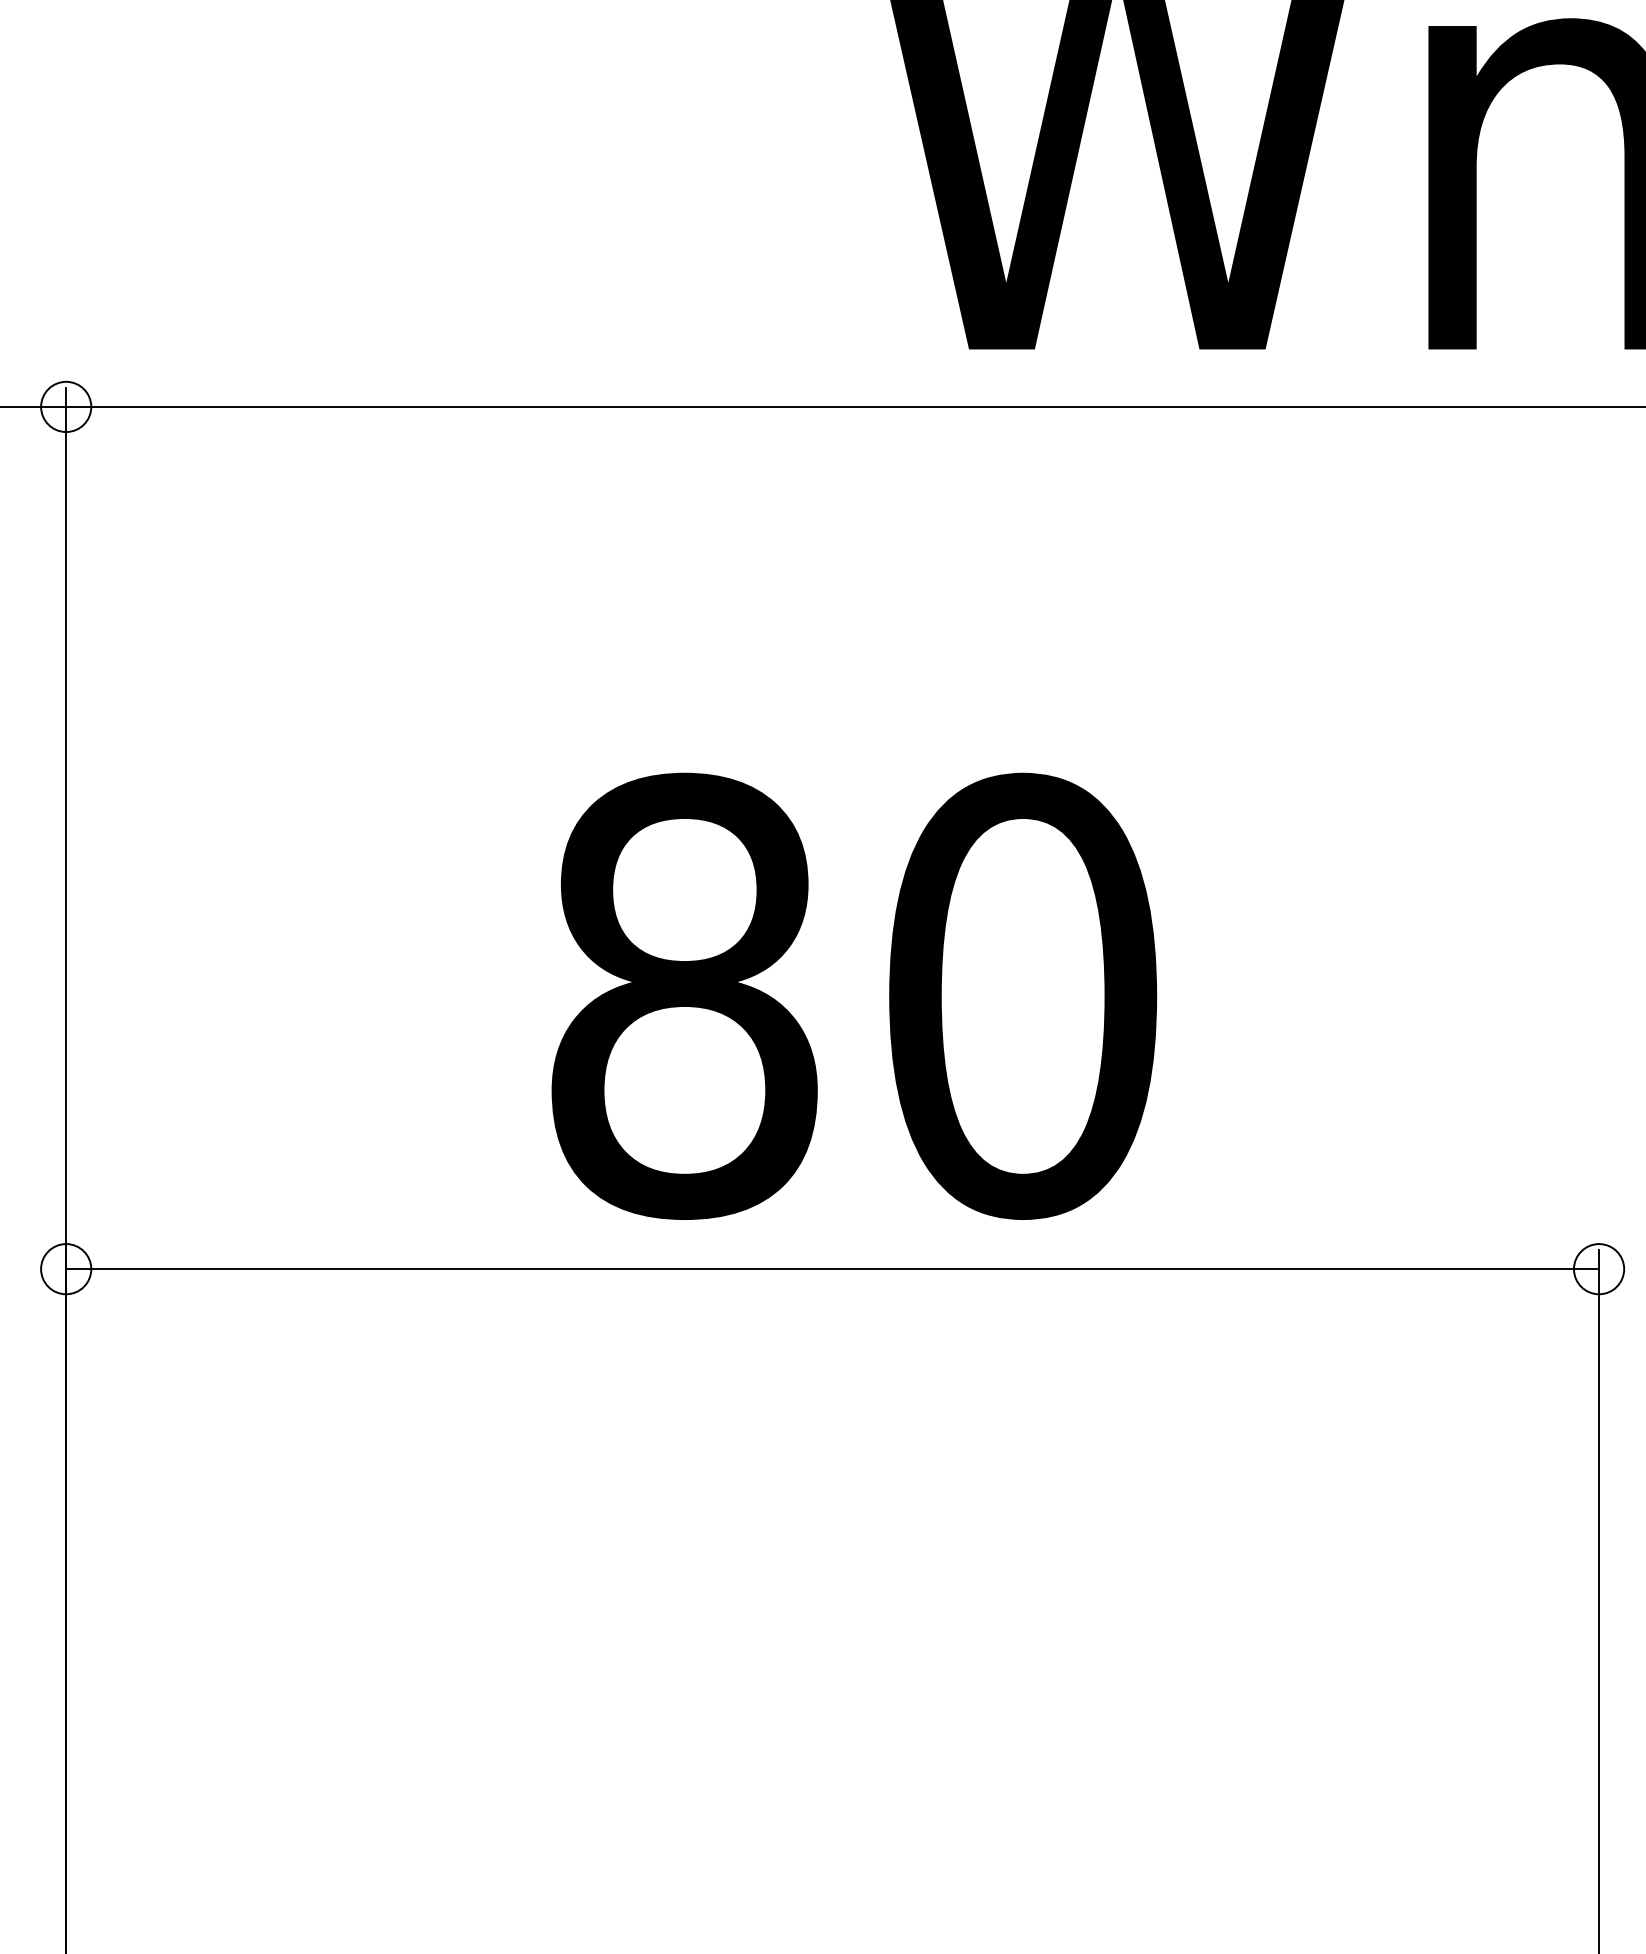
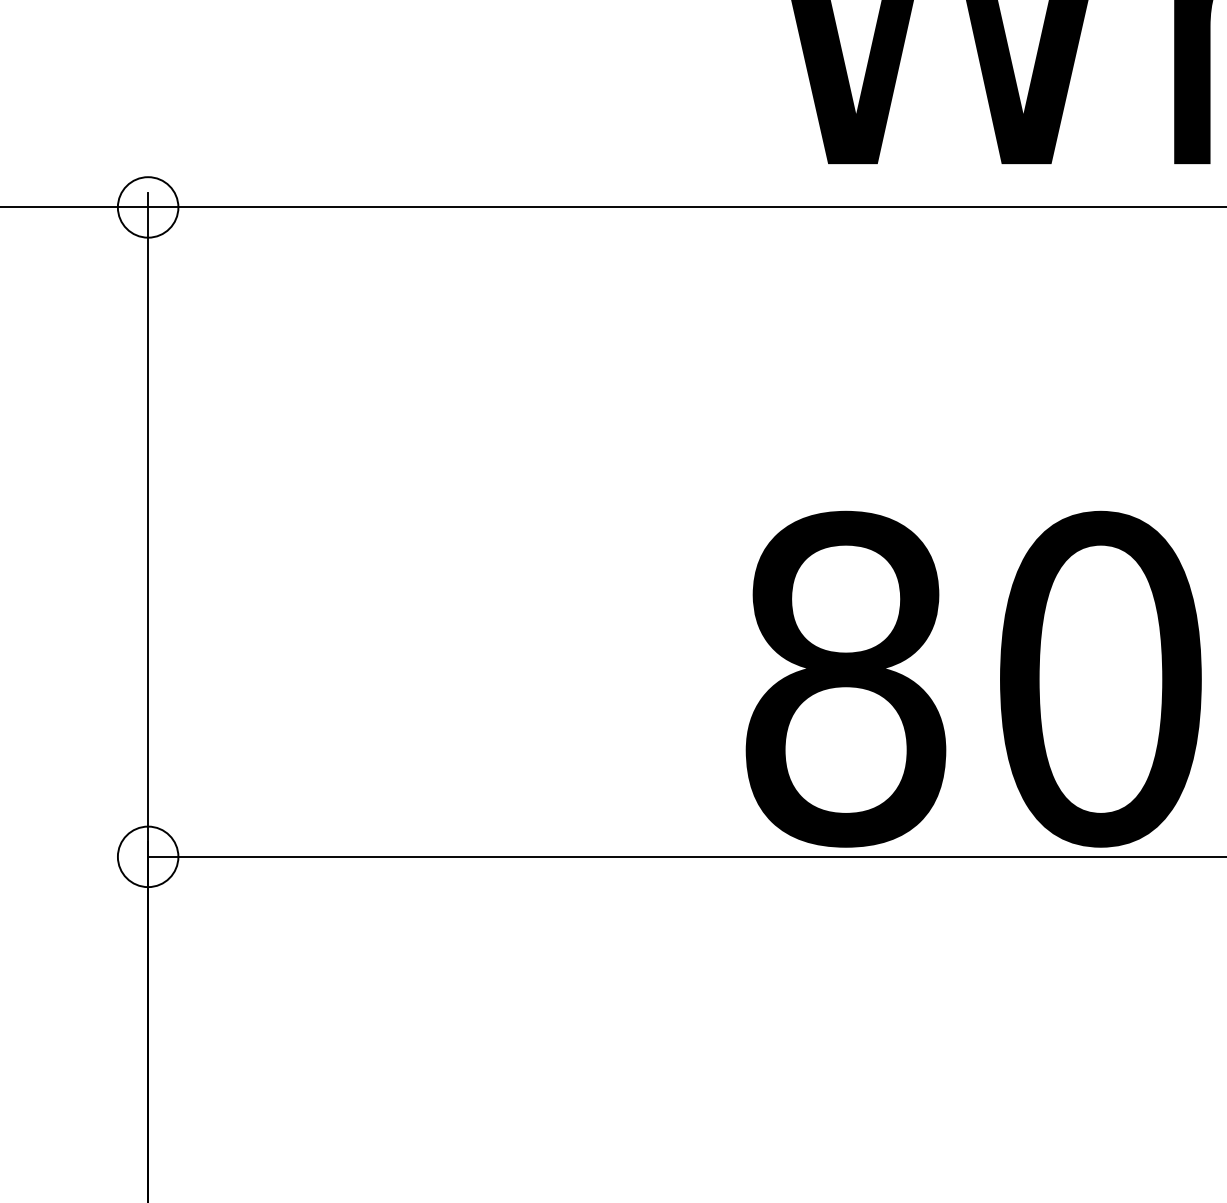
circle: (66, 406) -> (148, 207), size x1.6
text: (854, 995) -> (973, 678), moved
circle: (66, 1269) -> (148, 857), size x1.6

